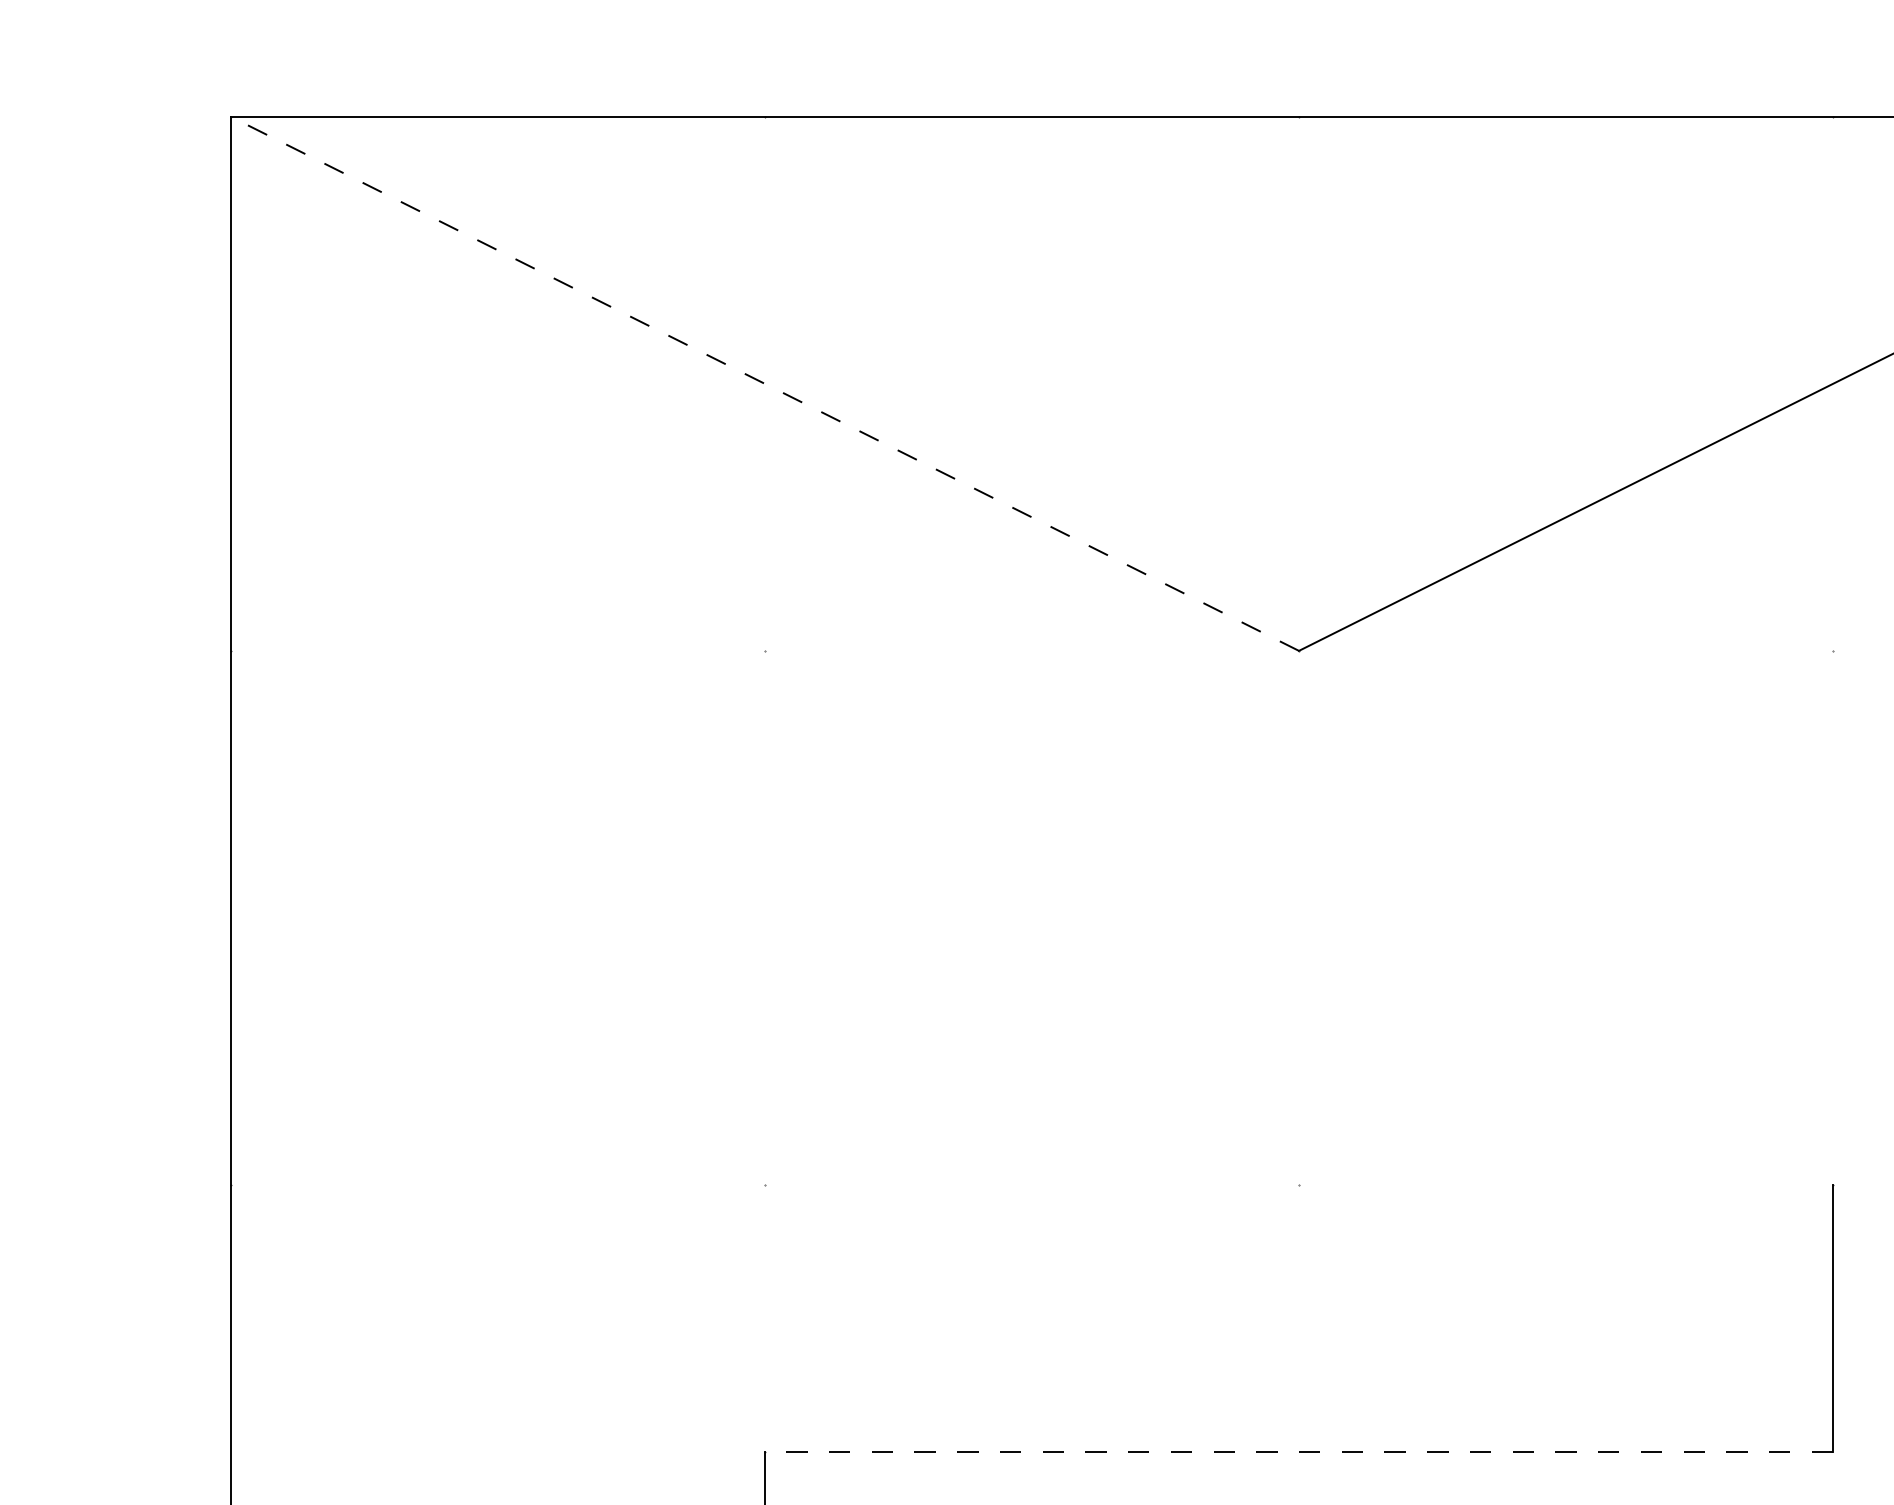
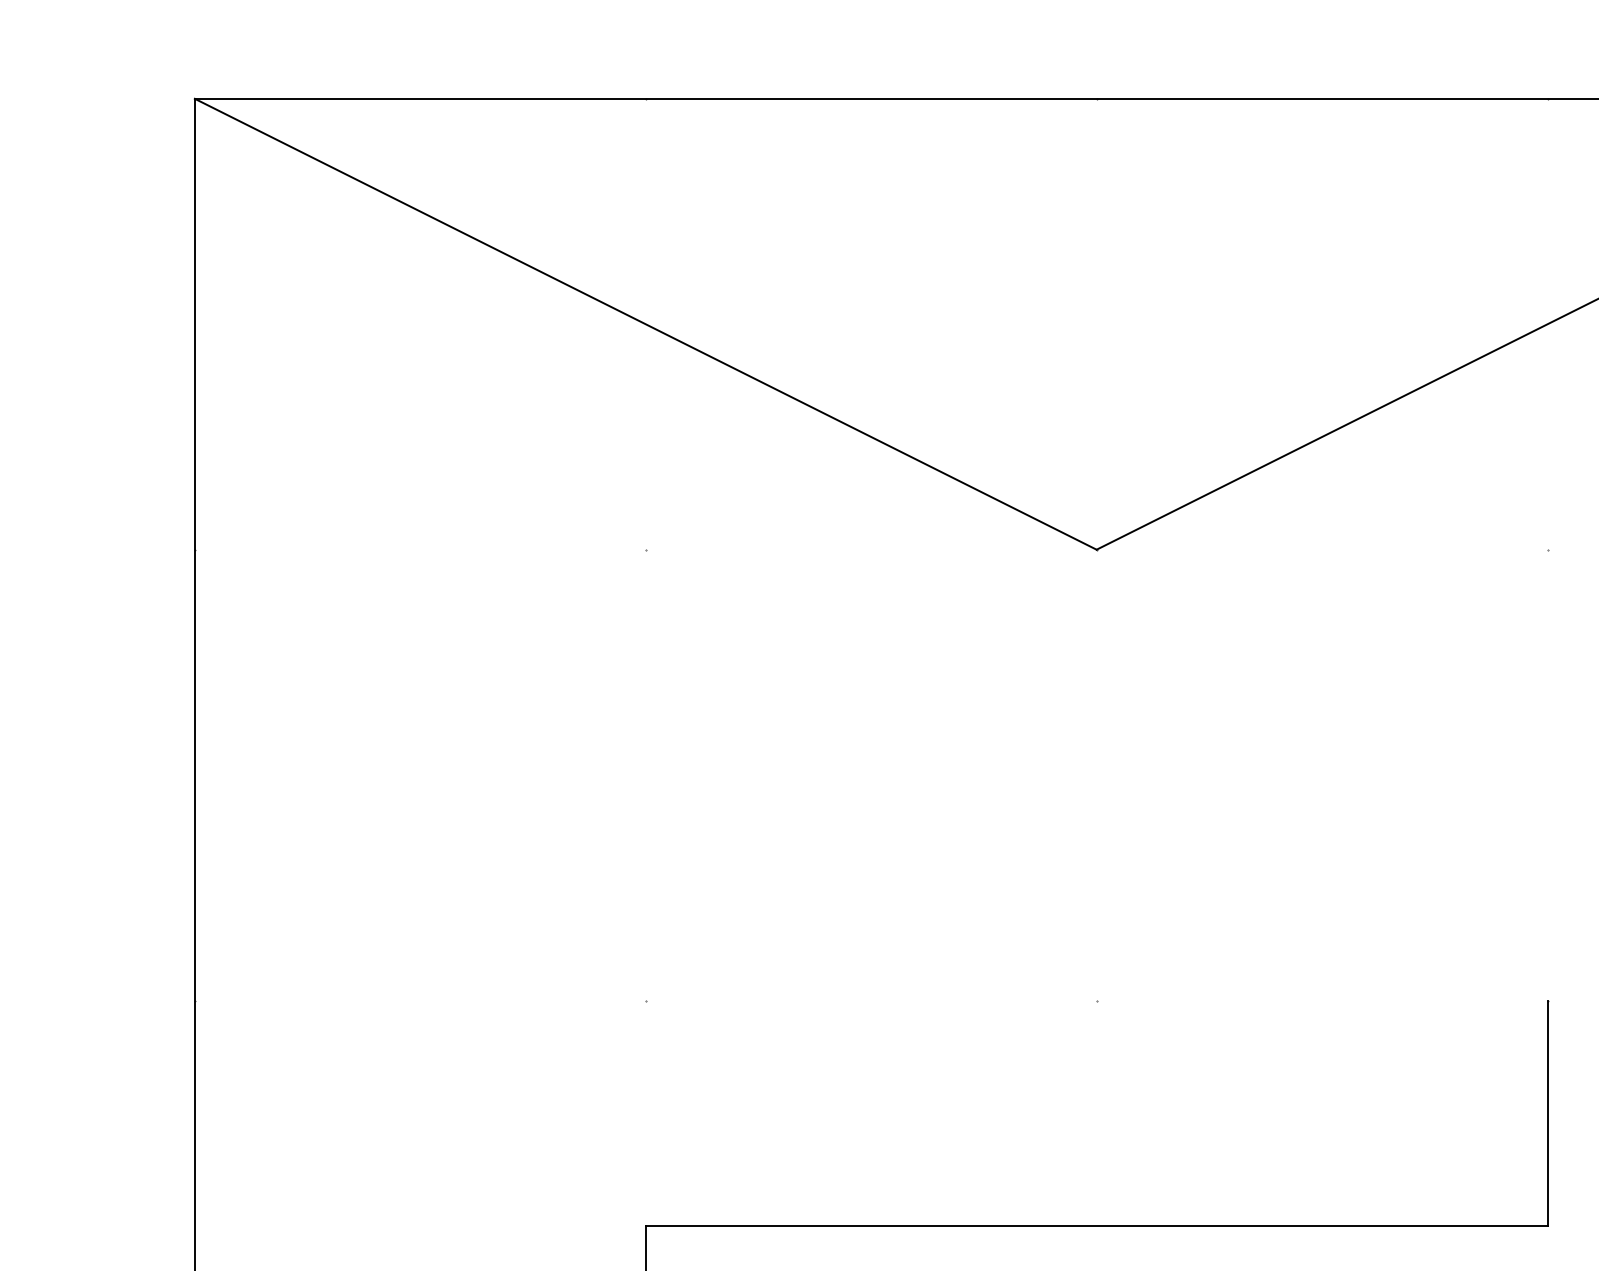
line: (764, 383) -> (645, 323), dashed -> solid
line: (1298, 1452) -> (1096, 1226), dashed -> solid

